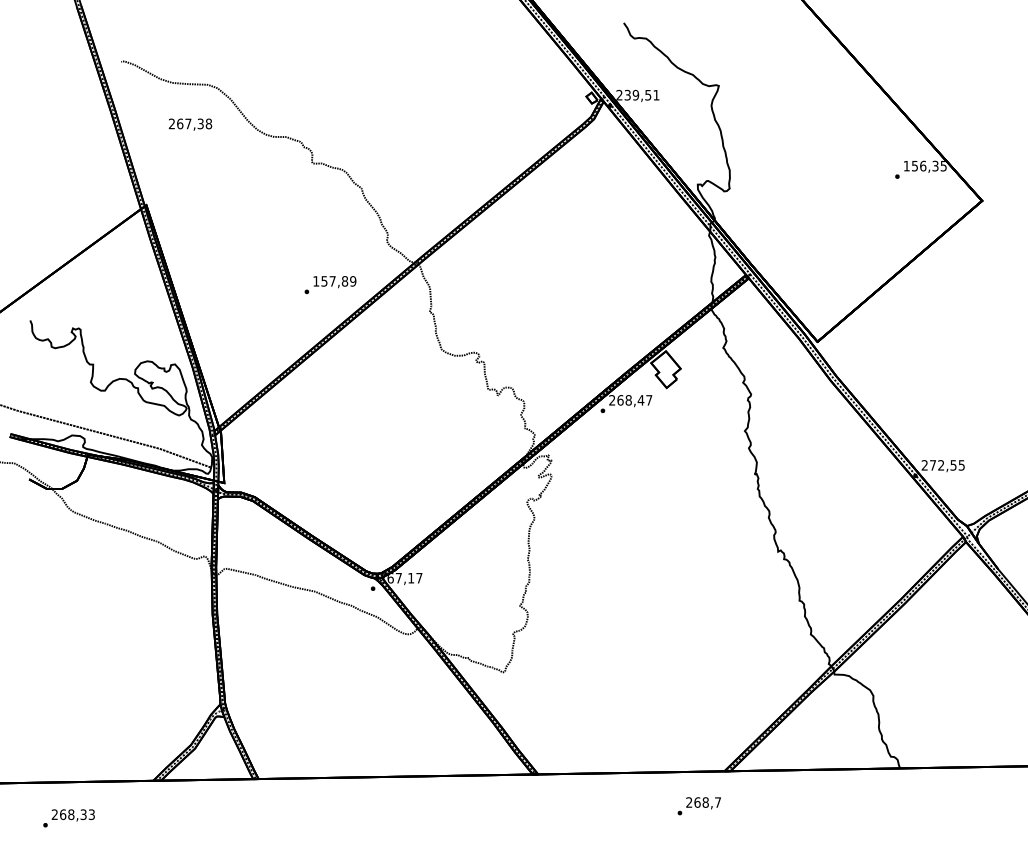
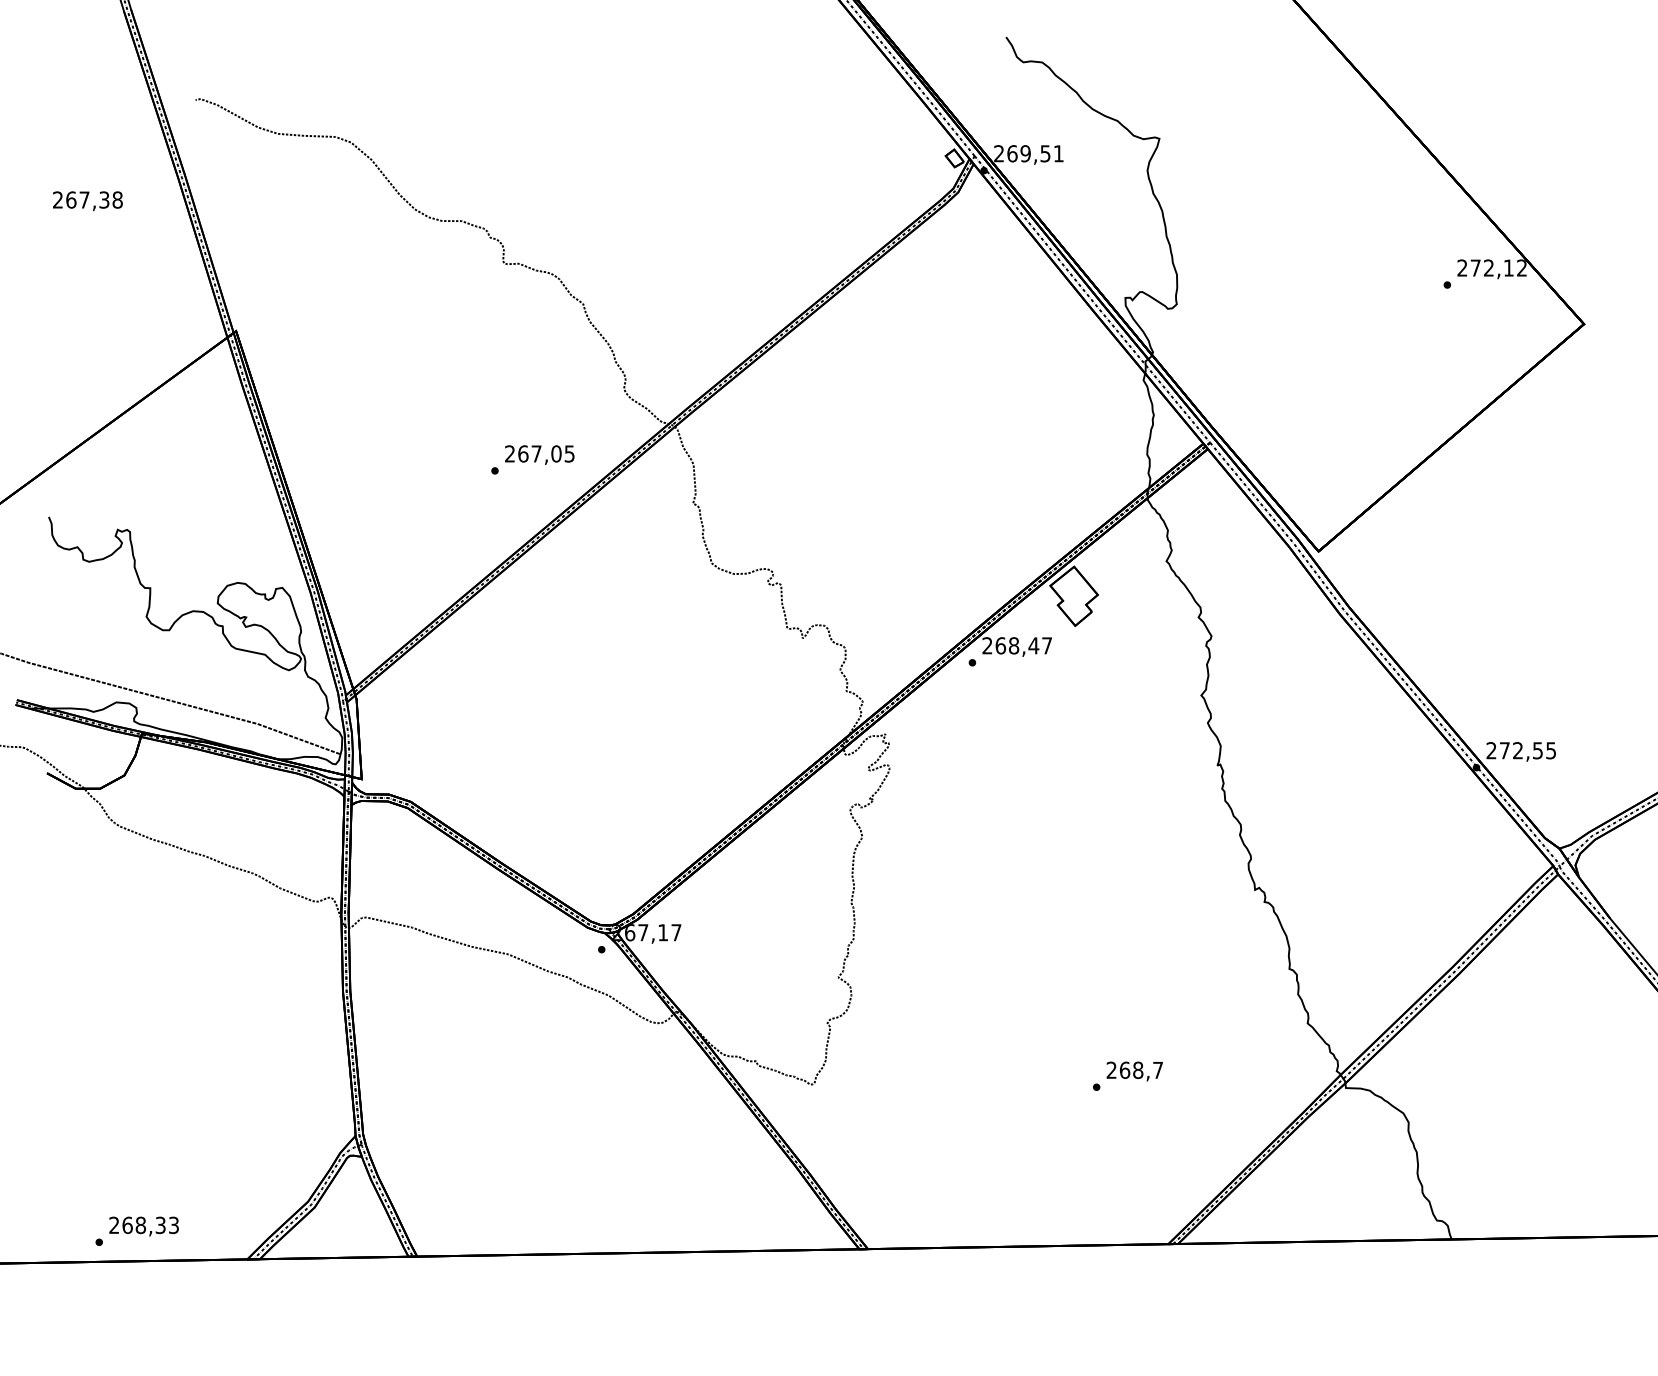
text: (627, 94) -> (1012, 152), 239,51 -> 269,51
text: (190, 124) -> (87, 200), moved
text: (924, 165) -> (1491, 267), 156,35 -> 272,12
text: (334, 281) -> (539, 454), 157,89 -> 267,05
text: (698, 806) -> (1126, 1076), moved
text: (68, 818) -> (136, 1231), moved

